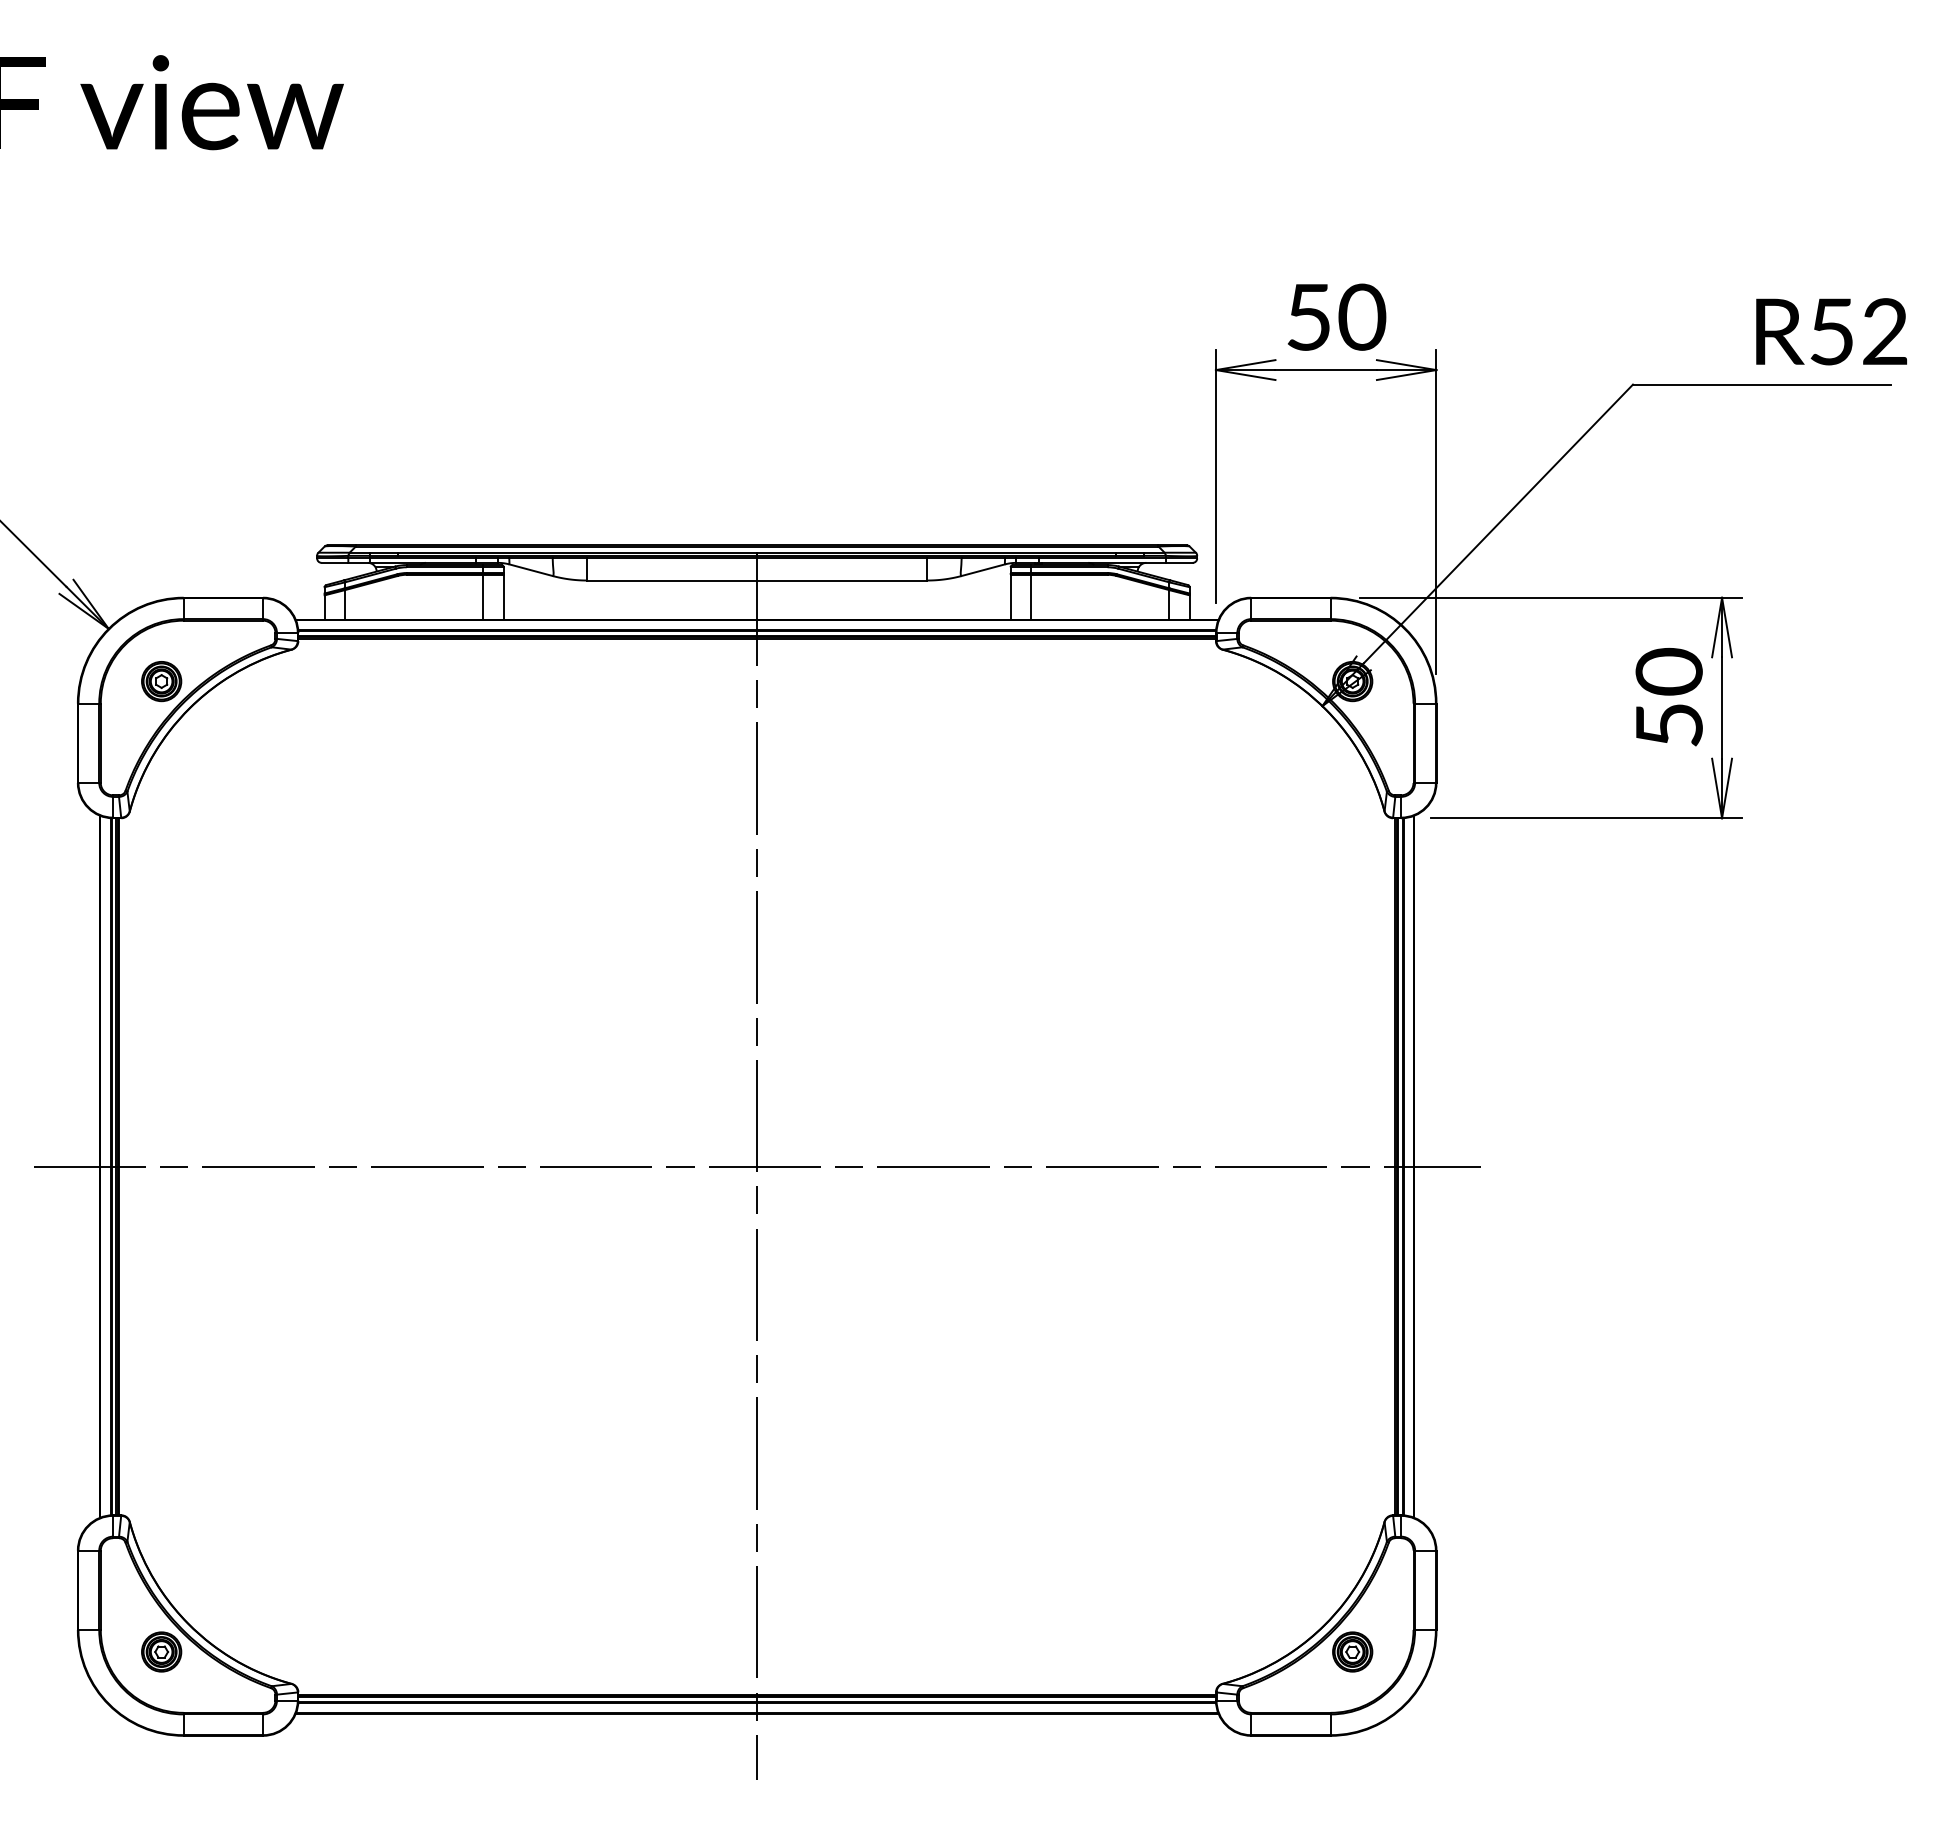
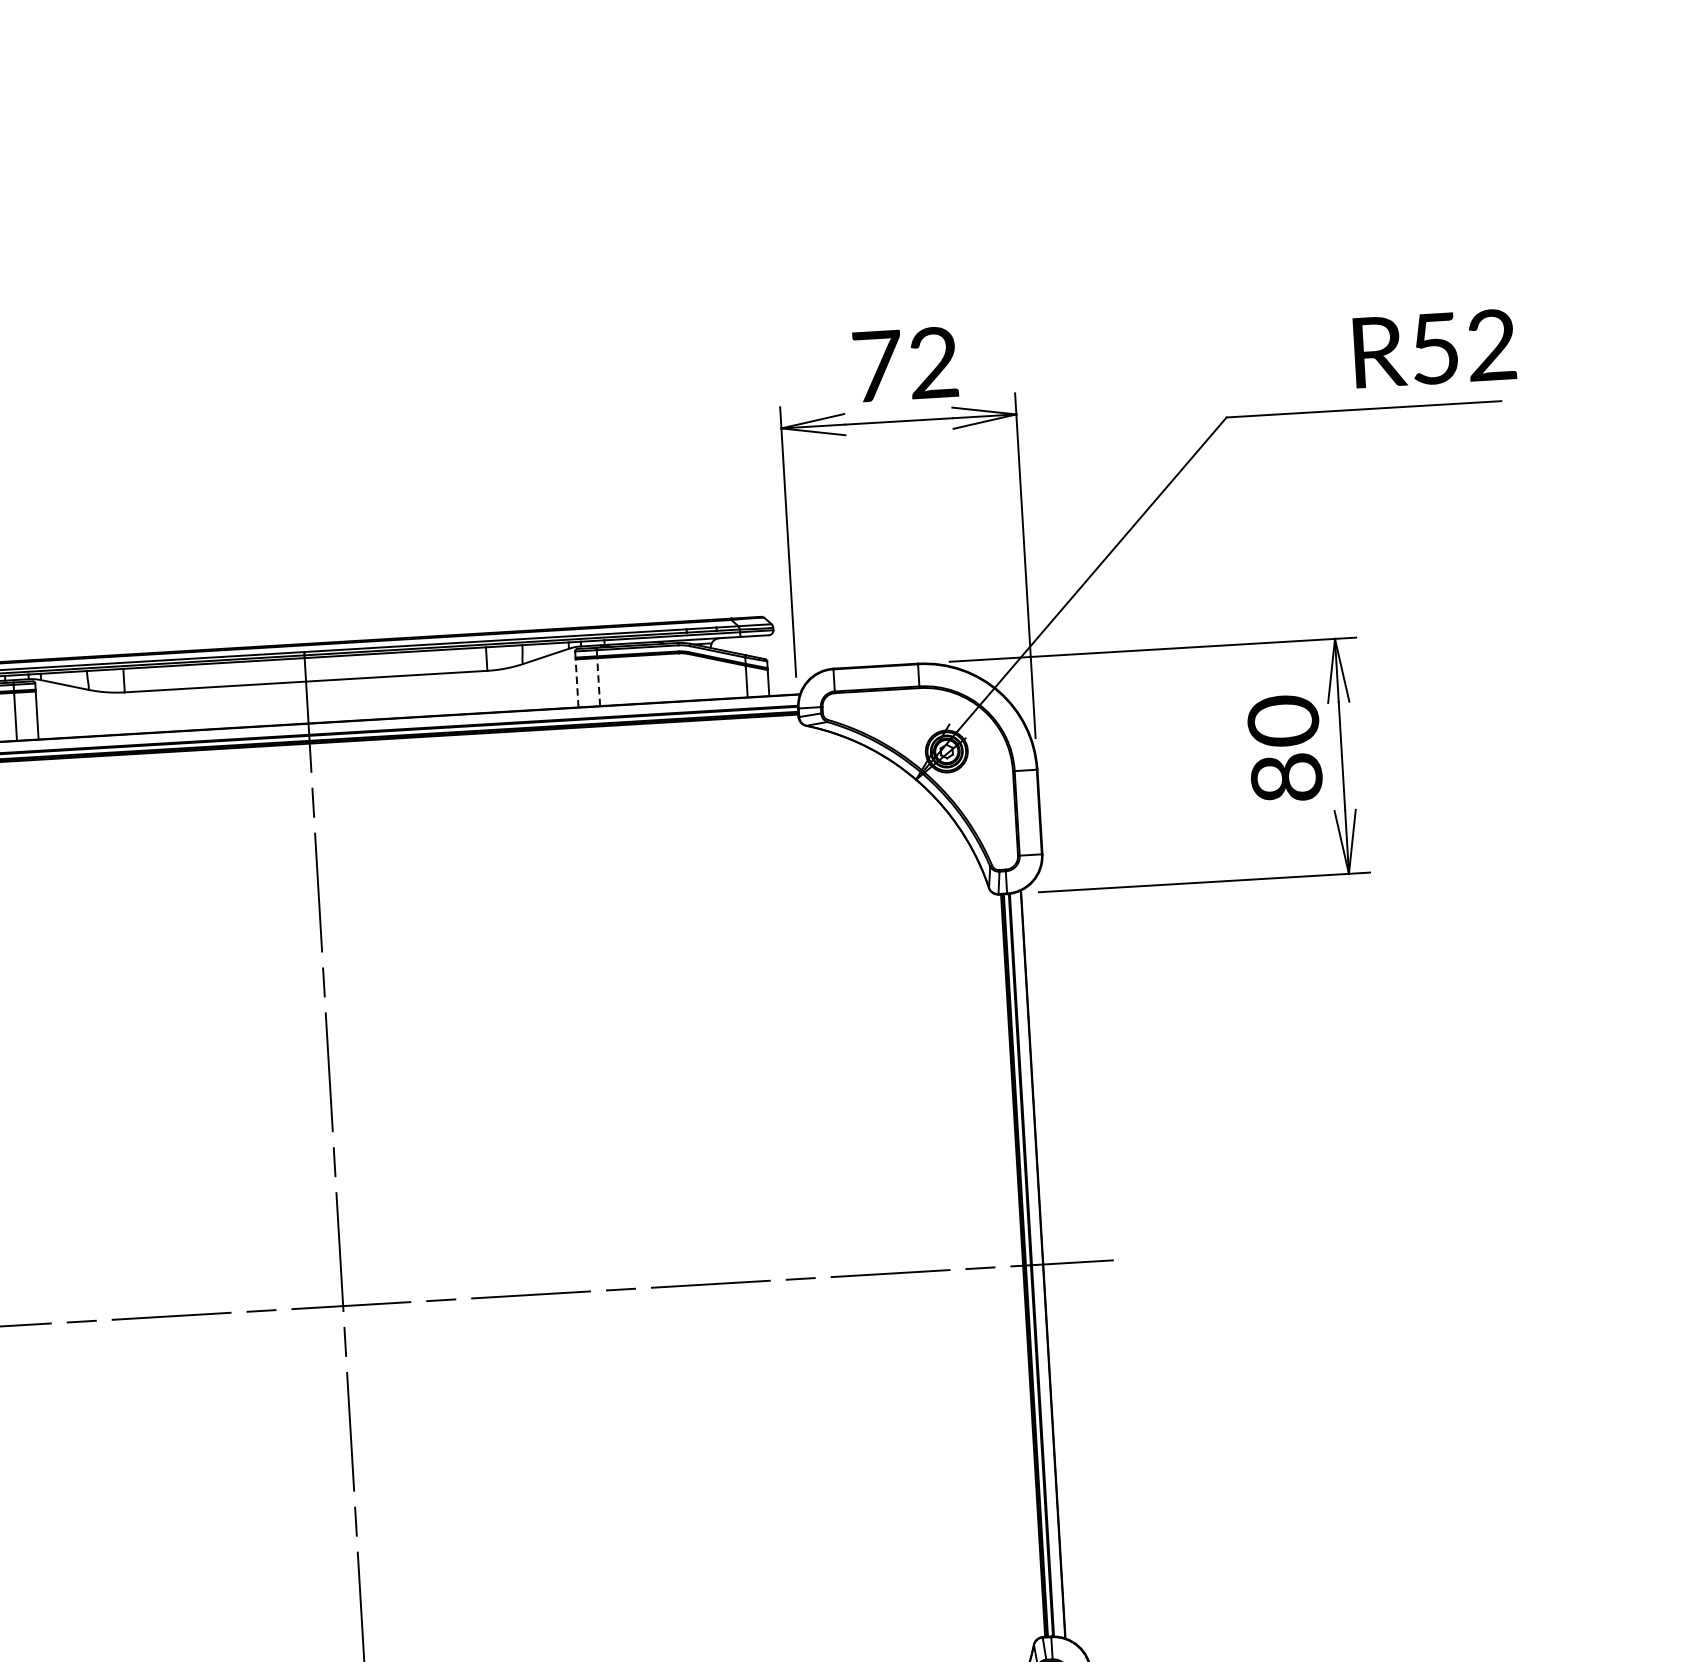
text: (1336, 316) -> (906, 363), 50 -> 72
line: (1010, 596) -> (576, 682), solid -> dashed
line: (1030, 596) -> (598, 681), solid -> dashed
text: (1668, 725) -> (1286, 778), 50 -> 80

